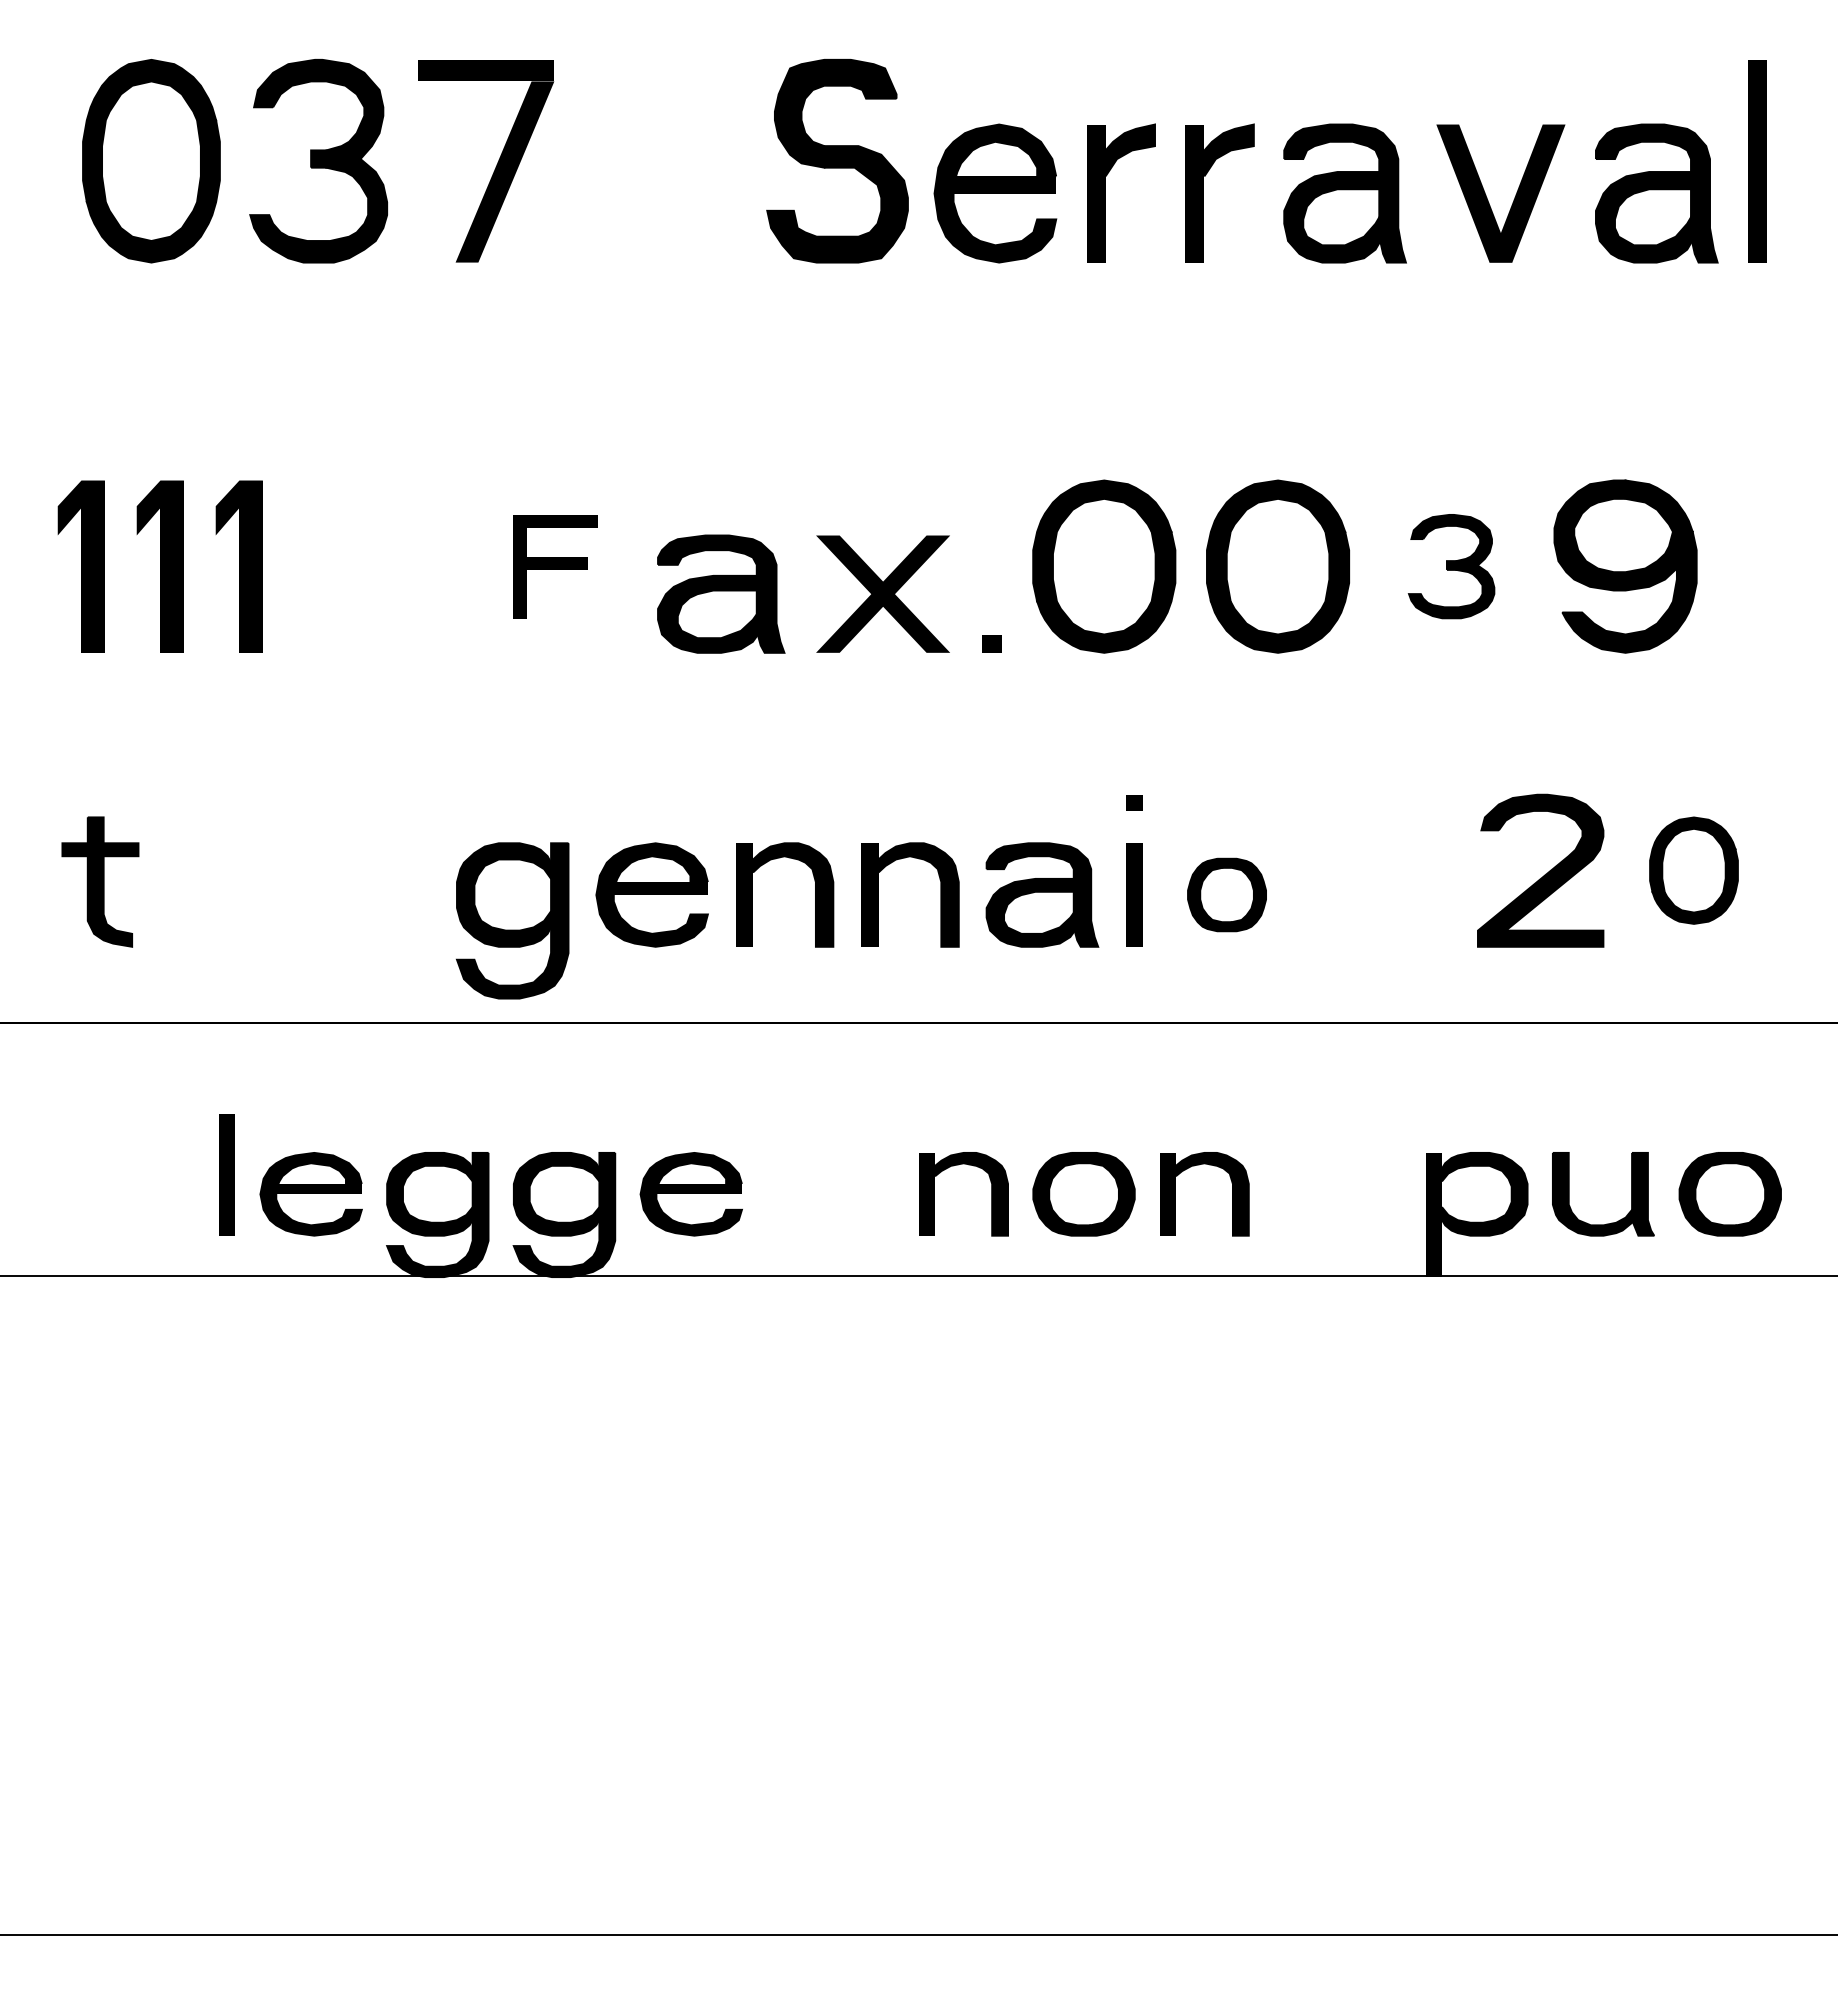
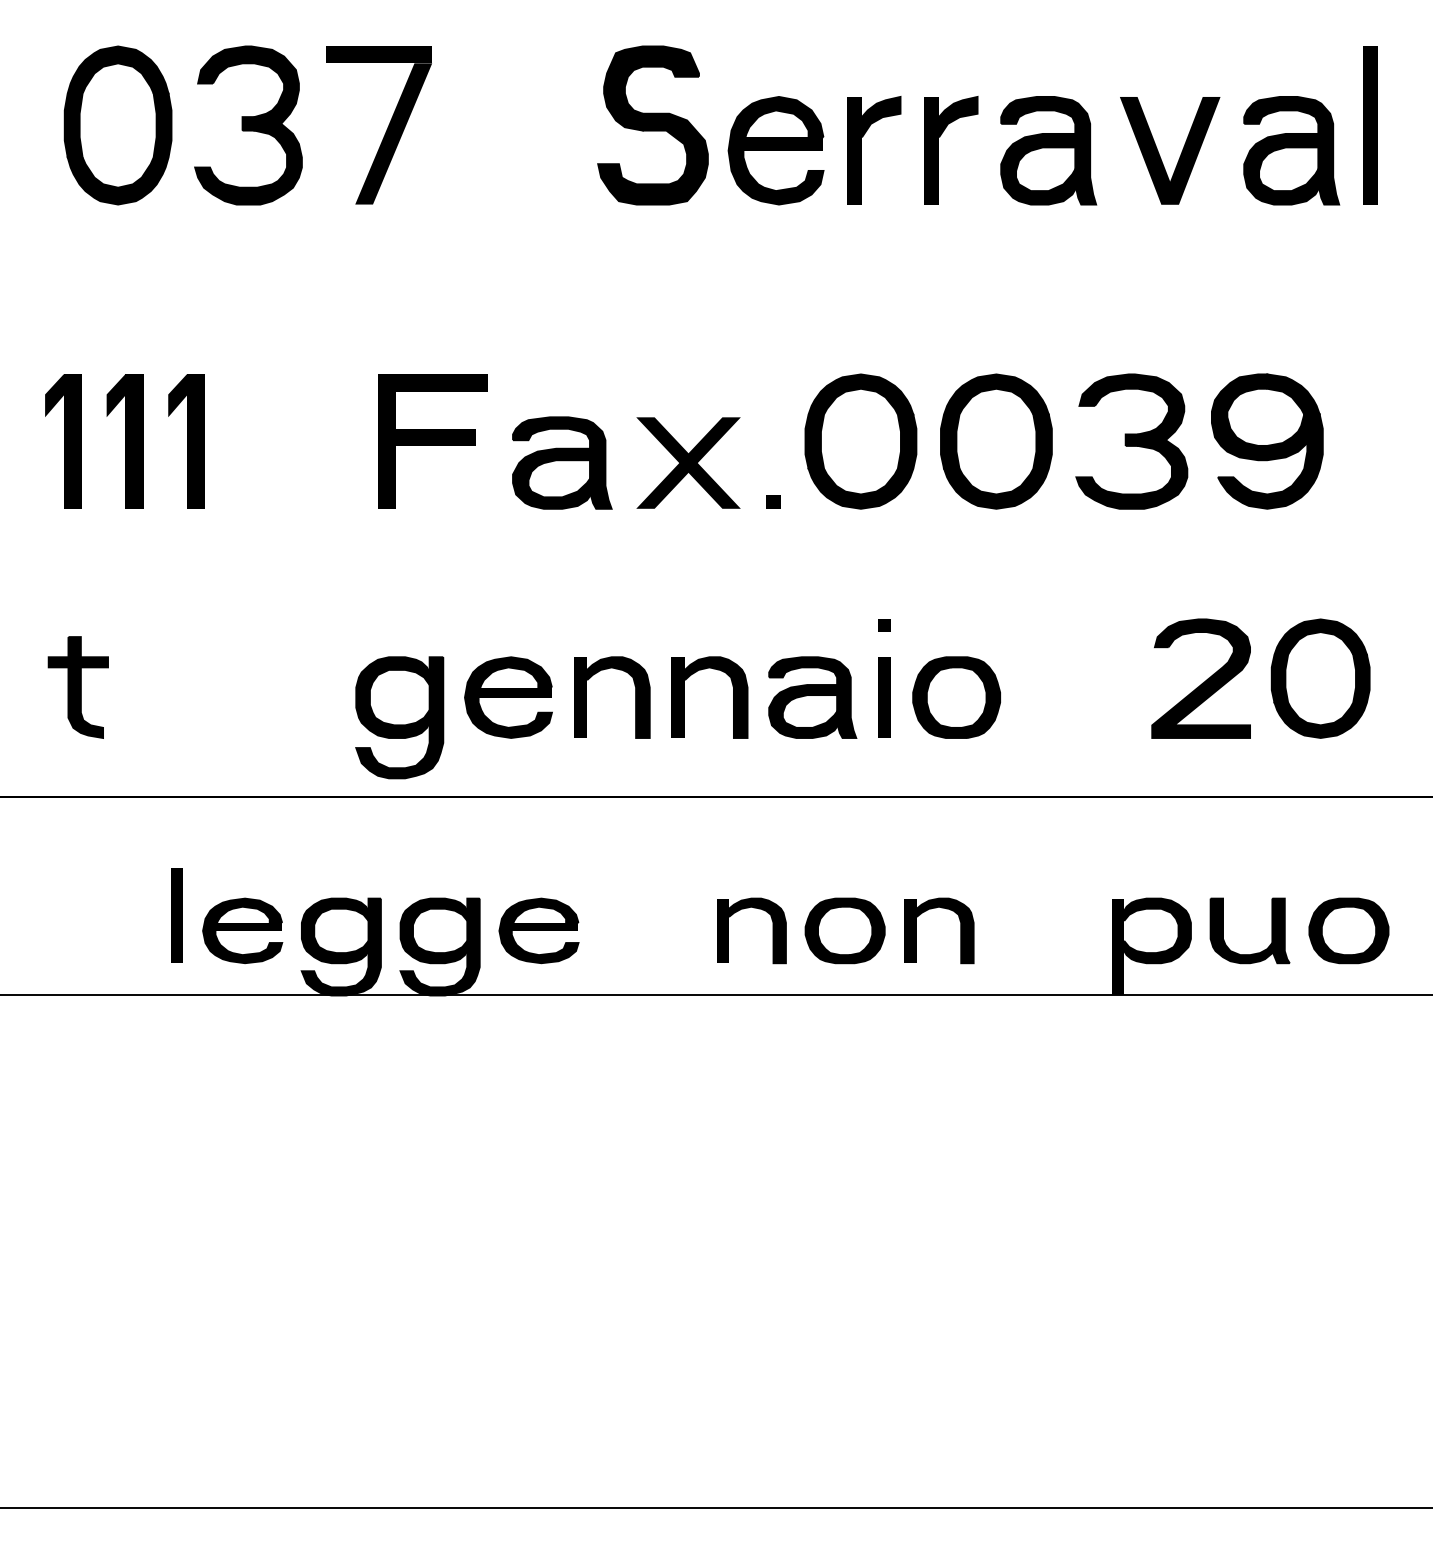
part: (554, 566) -> (432, 441), size x1.67
part: (1451, 566) -> (1131, 441), size x1.67
part: (1693, 870) -> (1320, 678), size x1.43
part: (1226, 894) -> (956, 697), size x1.43

